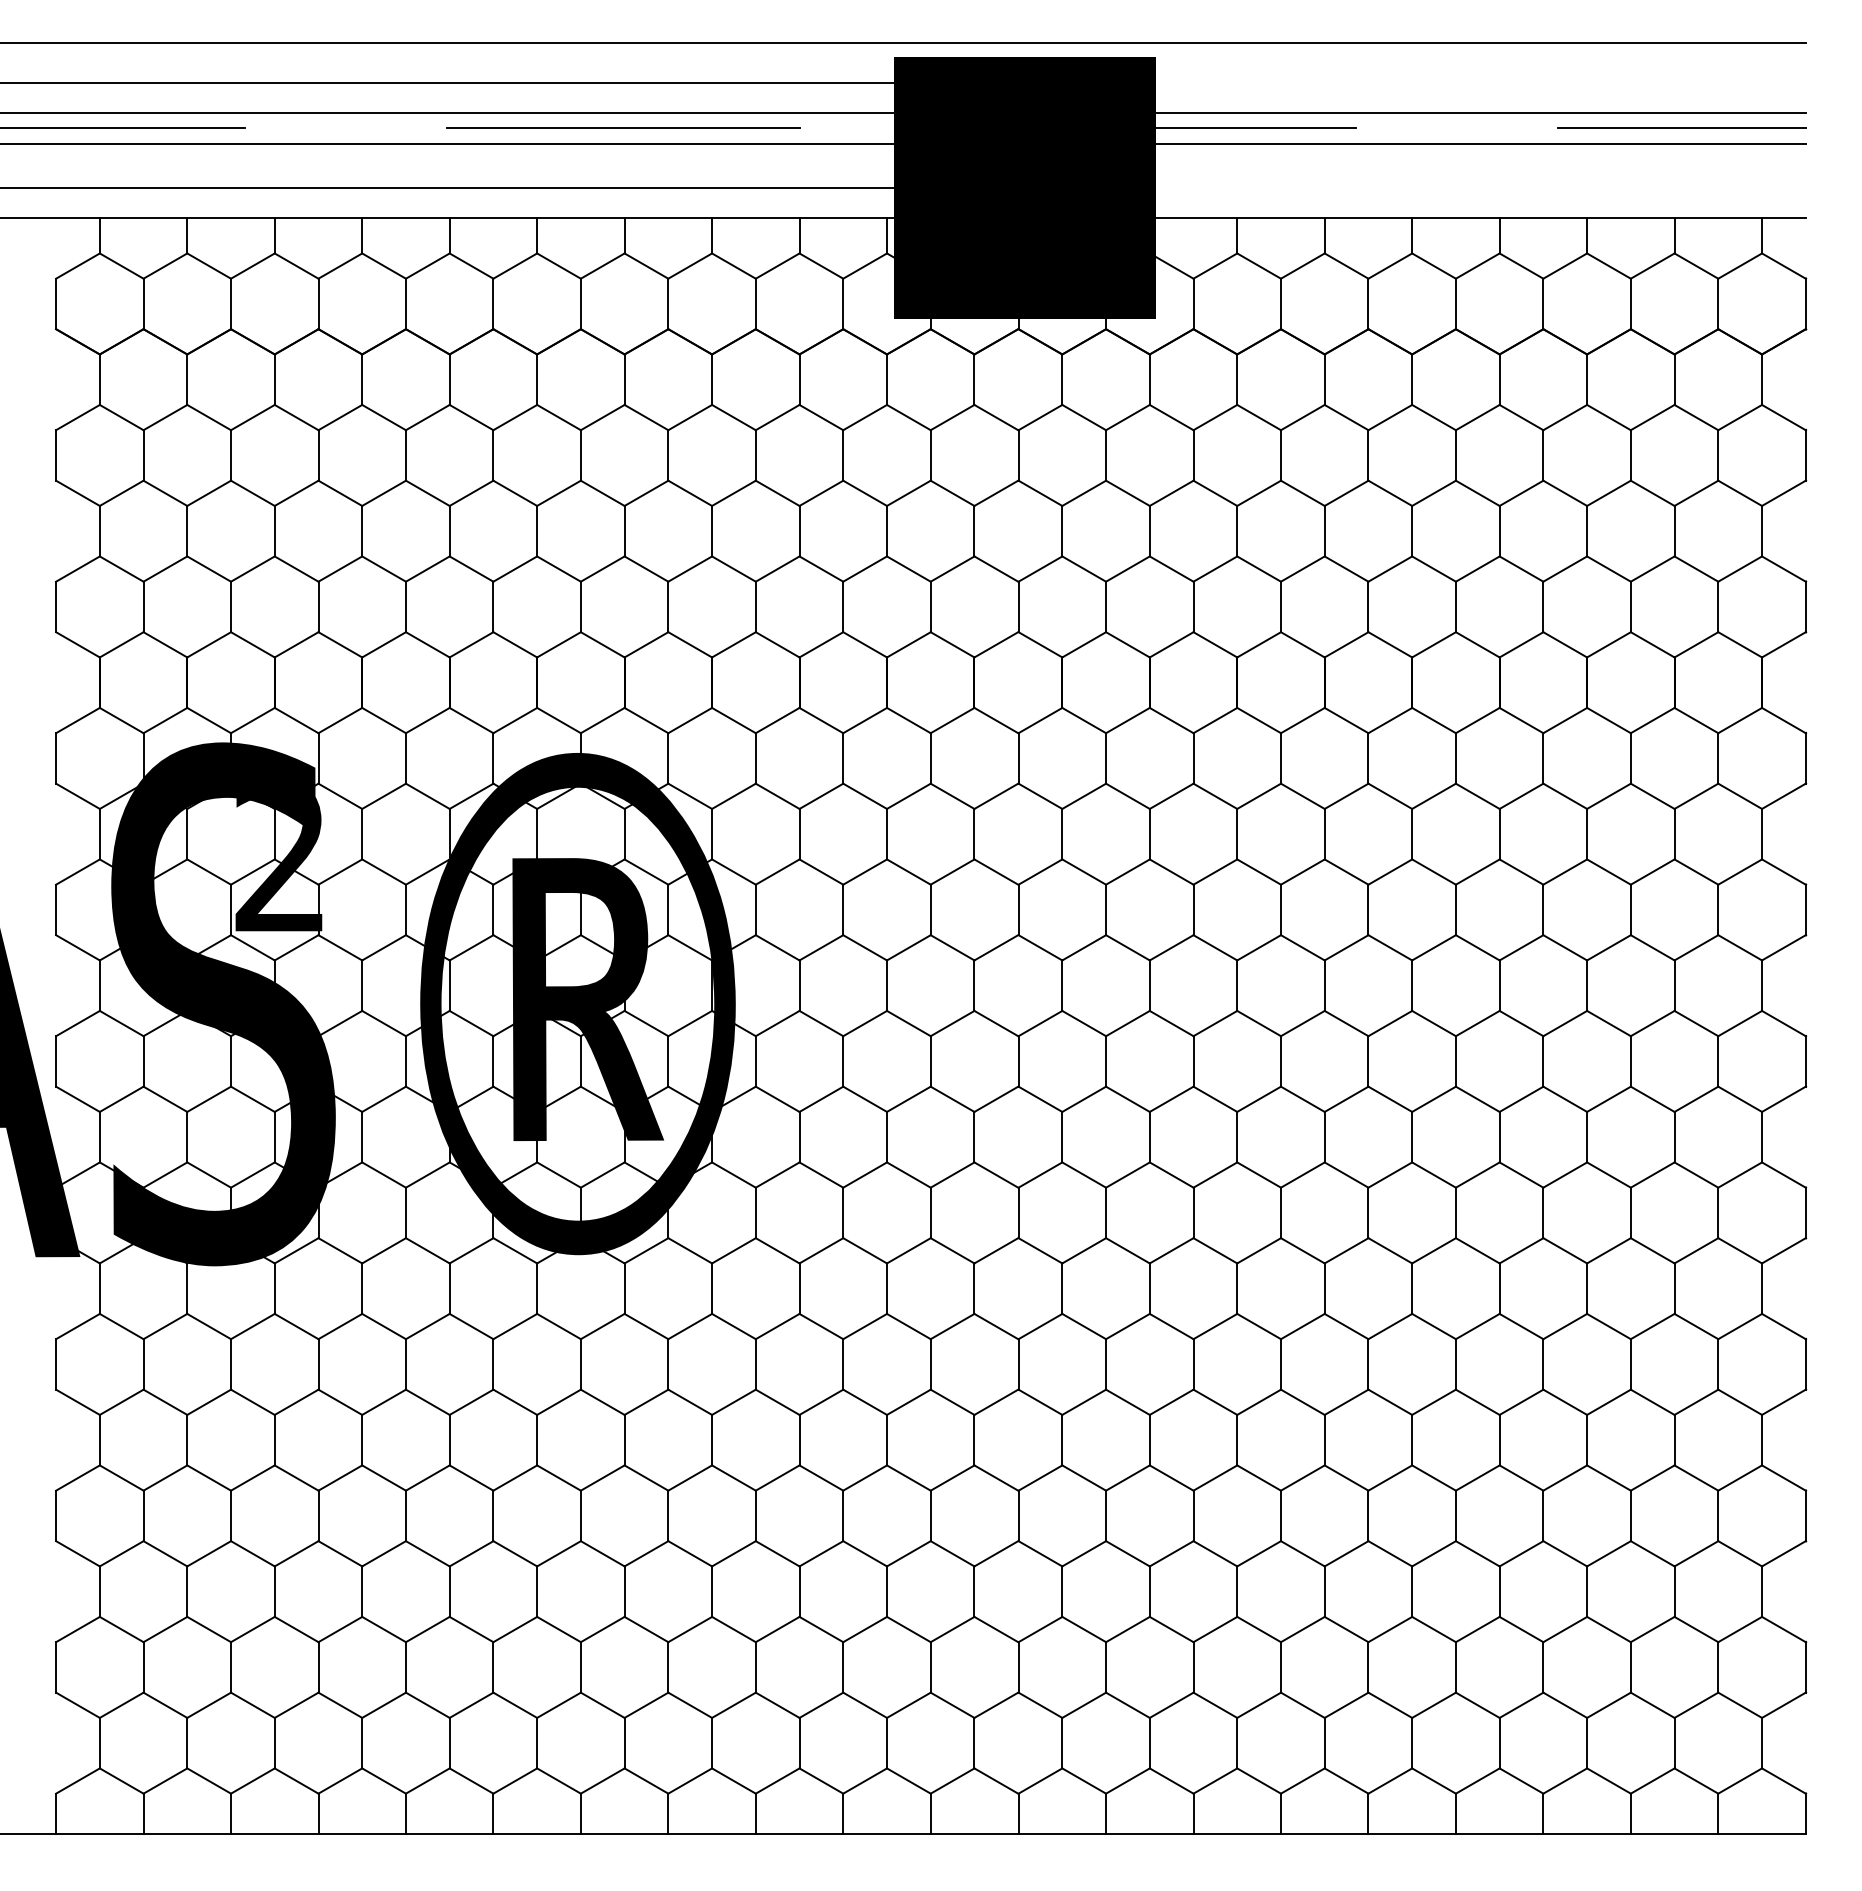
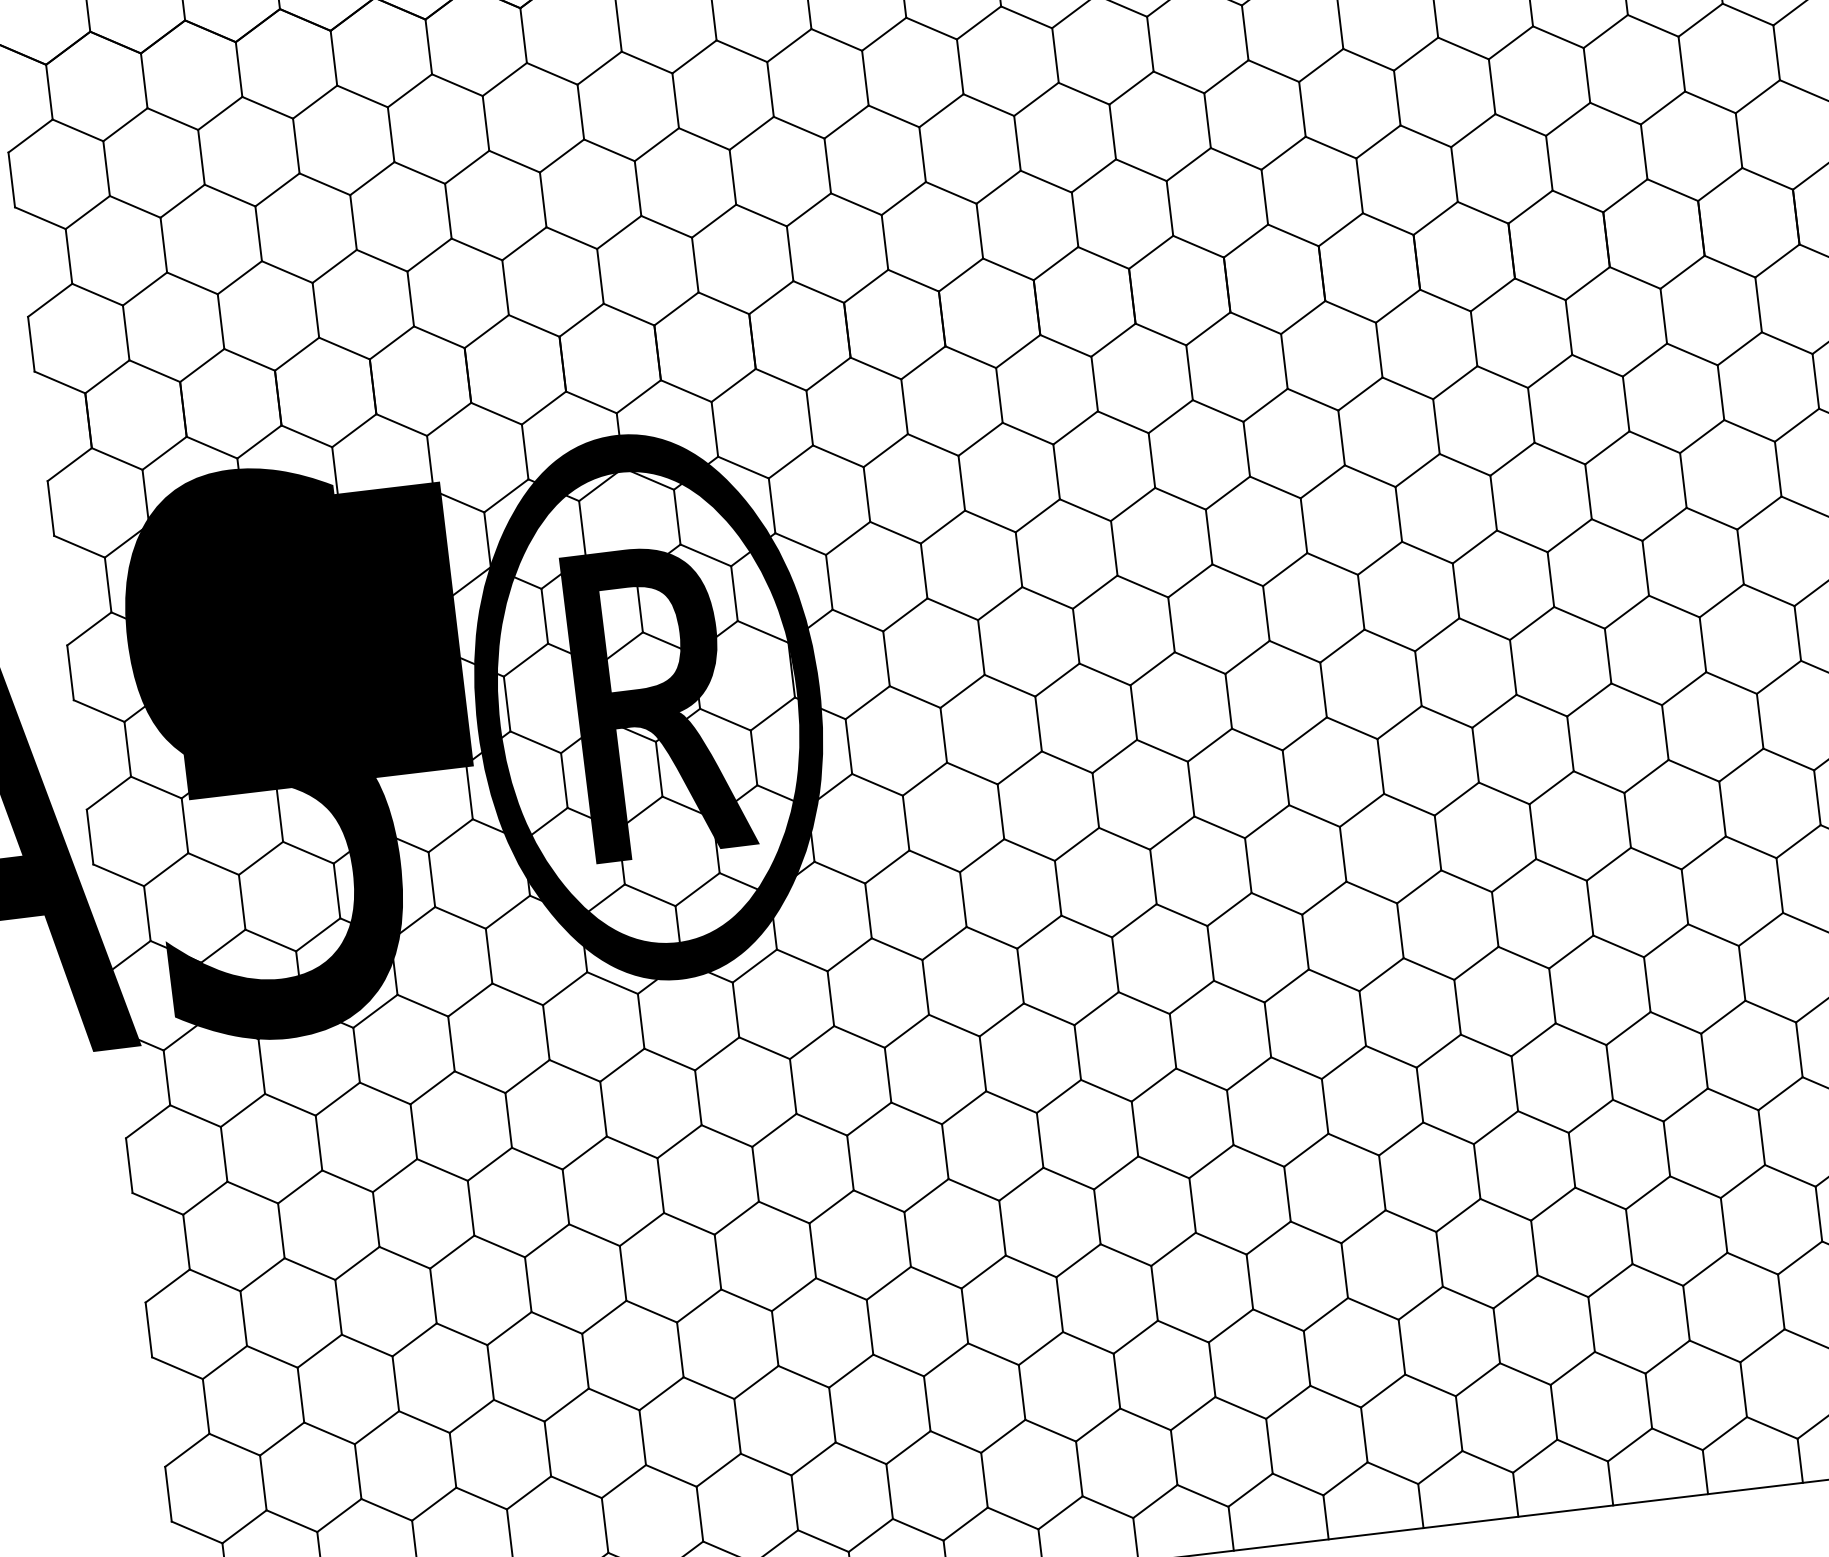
fill: (281, 907) -> (314, 641), added

